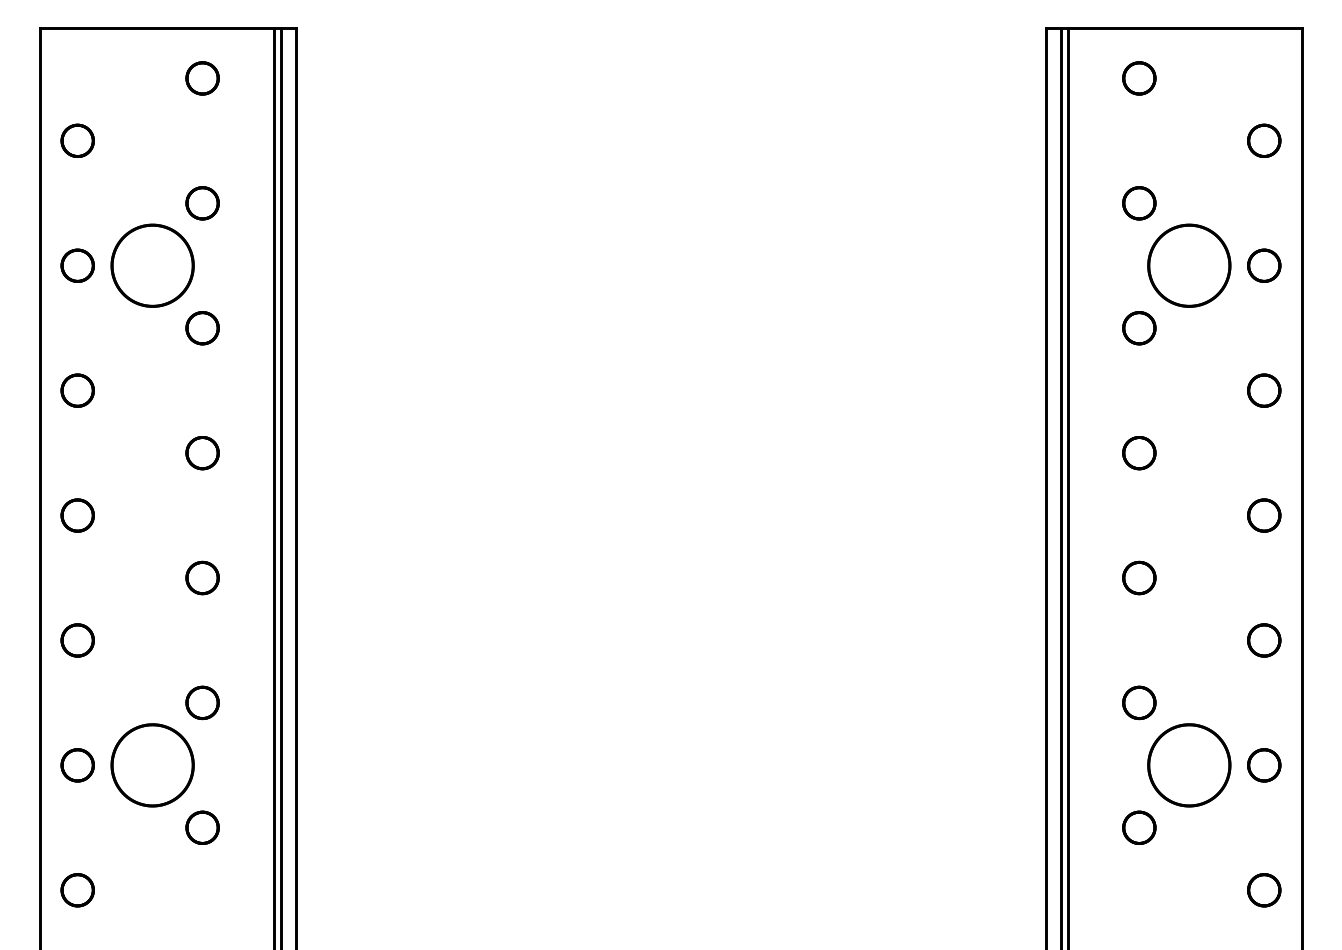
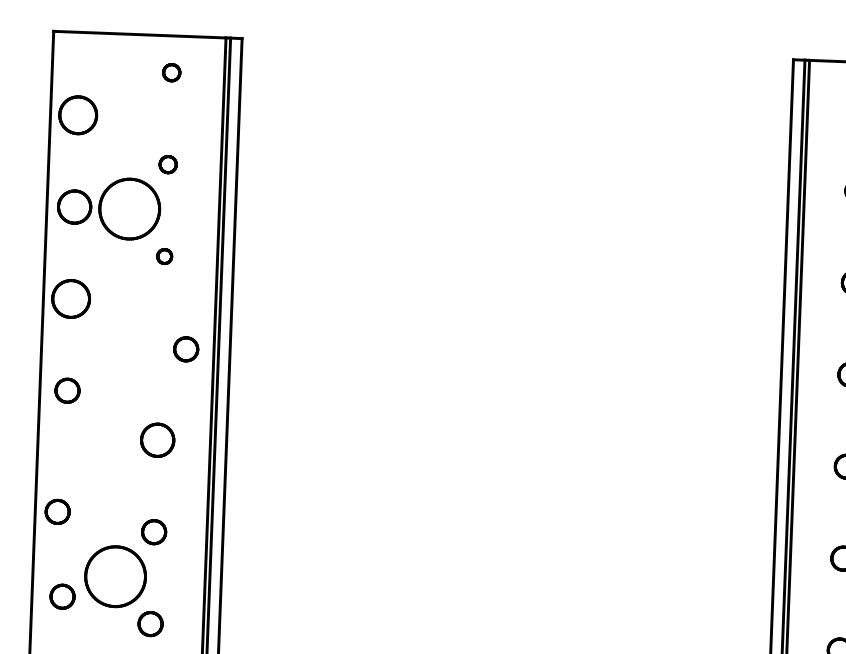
part: (202, 78) -> (171, 72), size x0.7
part: (77, 140) -> (77, 114), size x1.6
part: (202, 203) -> (168, 164), size x0.7
part: (77, 265) -> (74, 206), size x1.4
part: (202, 328) -> (164, 256), size x0.6
part: (77, 390) -> (70, 298), size x1.6
part: (202, 453) -> (186, 349), moved
part: (202, 577) -> (157, 439), size x1.4
part: (77, 640) -> (57, 511), moved
part: (77, 765) -> (62, 596), moved

